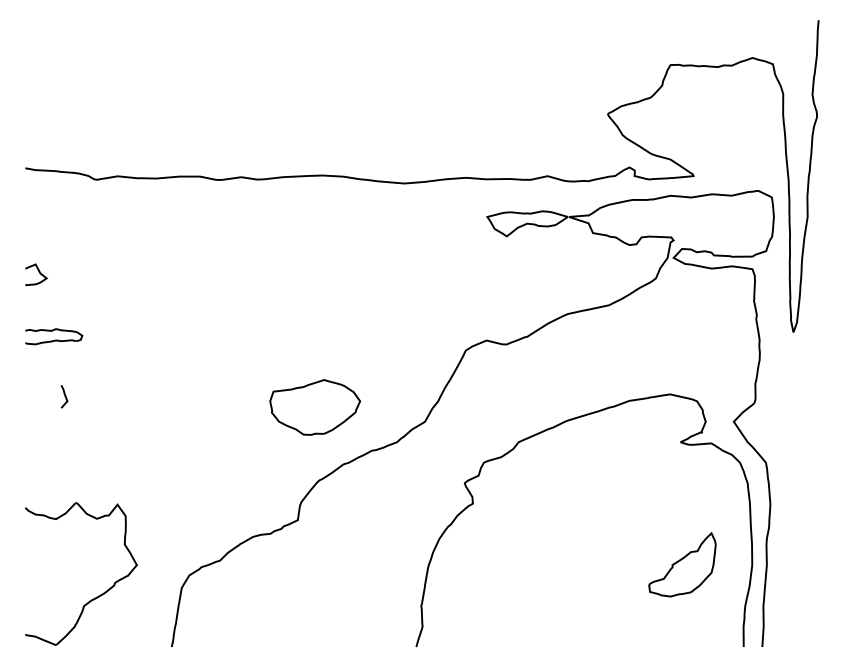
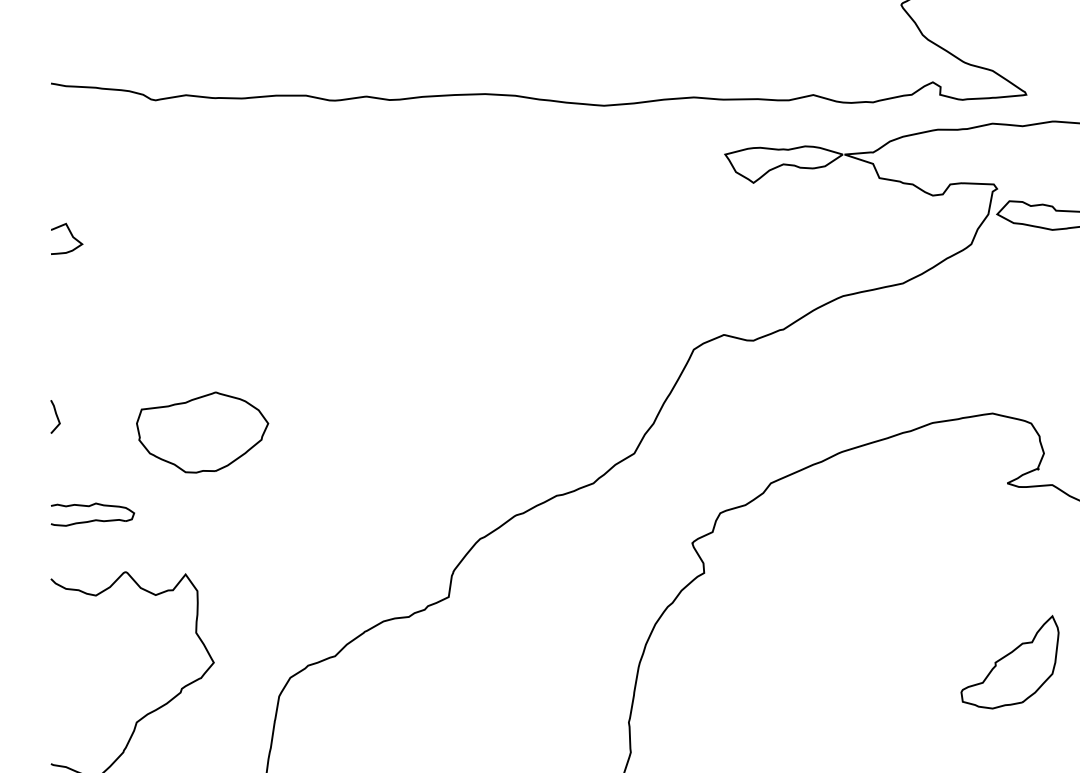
part: (54, 336) -> (93, 514), moved
line: (64, 396) -> (55, 416), moved
part: (315, 407) -> (203, 432), moved

